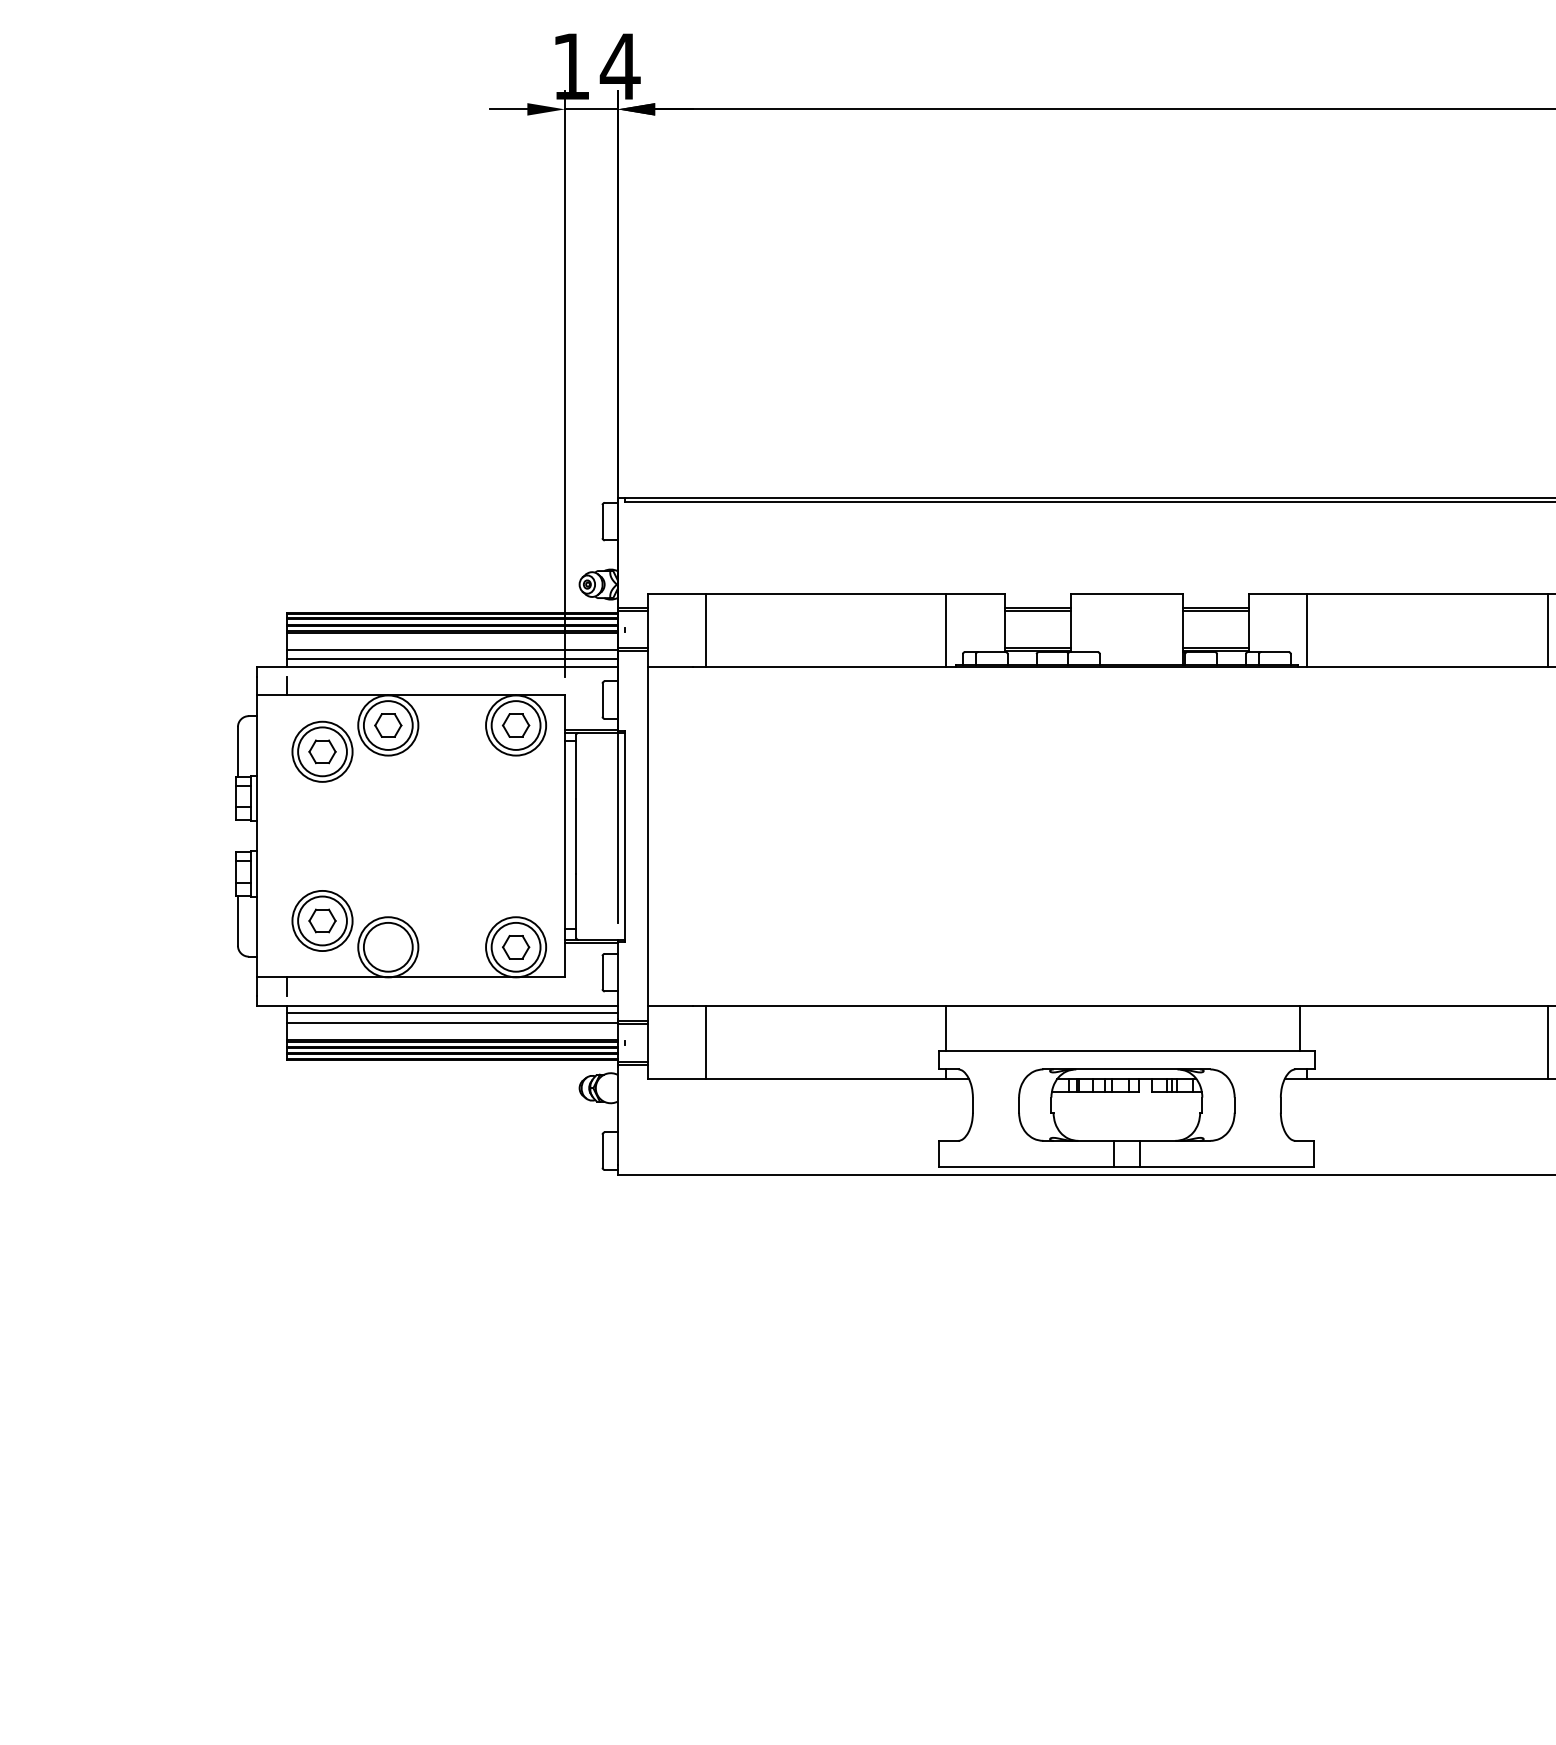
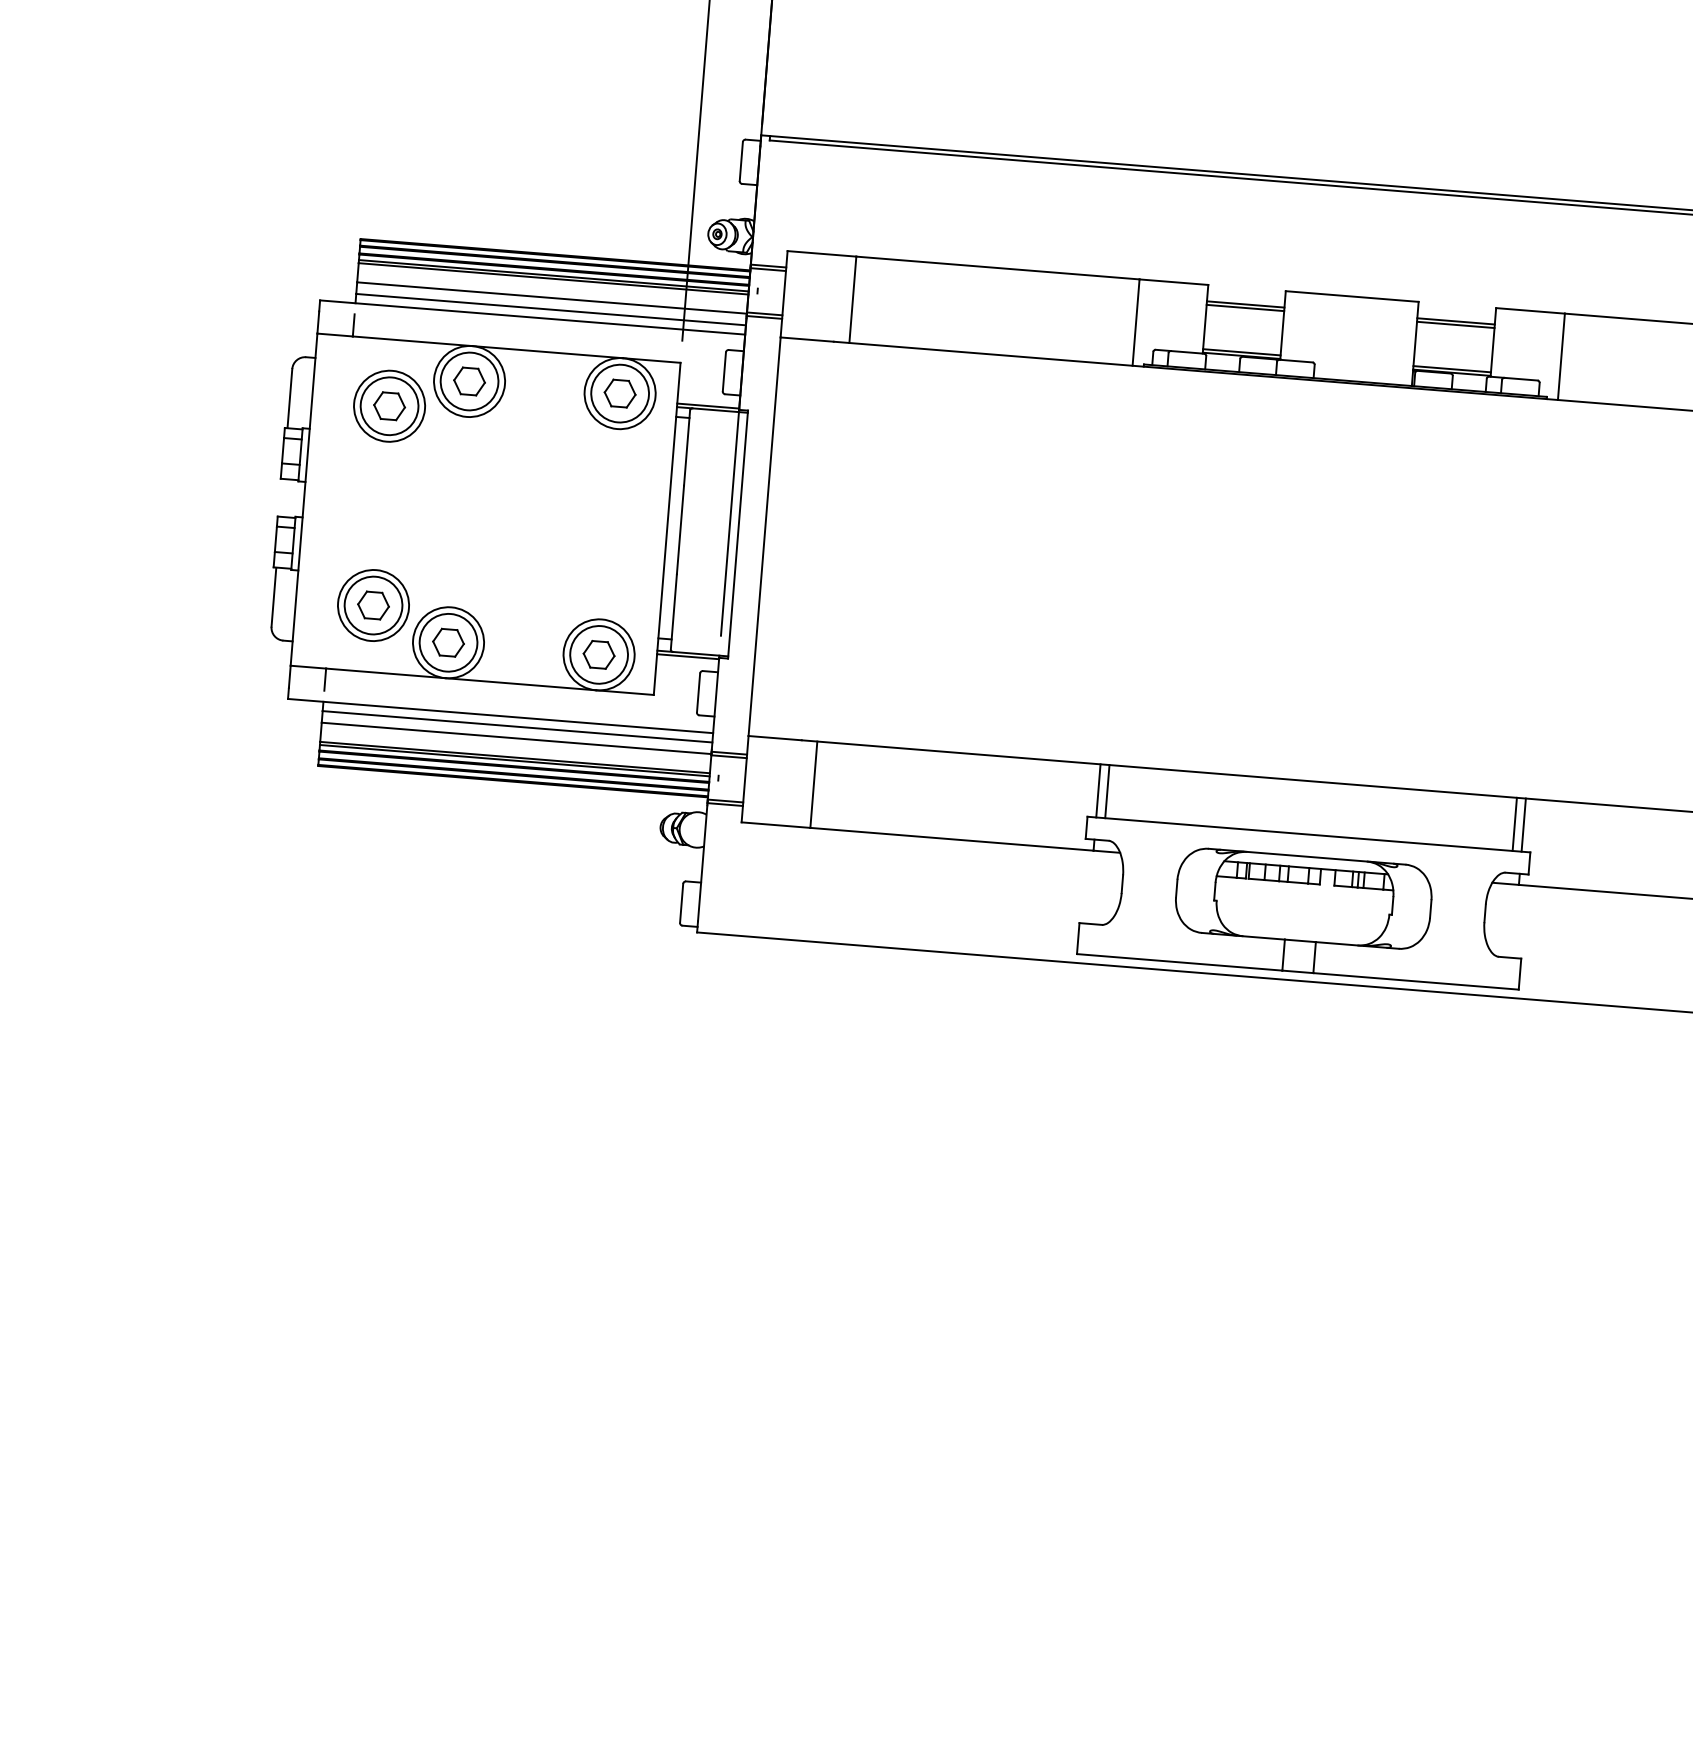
part: (388, 947) -> (448, 643), added
line: (953, 1027) -> (1106, 790), added
line: (1307, 1027) -> (1523, 824), added

